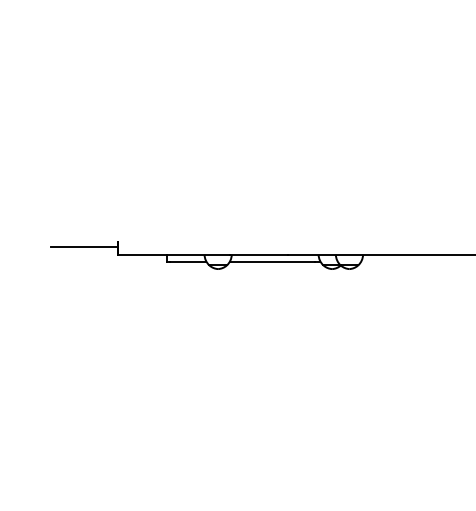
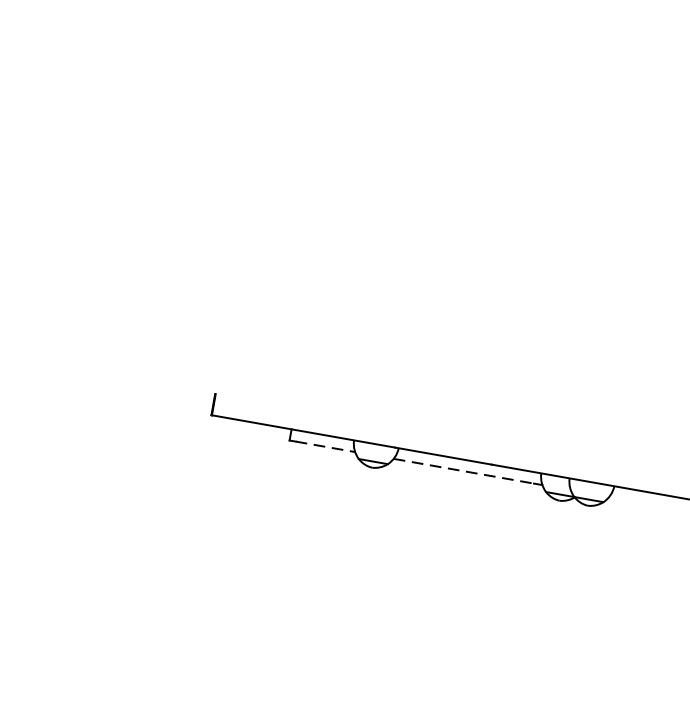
line: (83, 247) -> (157, 393), removed
line: (188, 261) -> (325, 446), solid -> dashed
line: (272, 261) -> (463, 470), solid -> dashed

